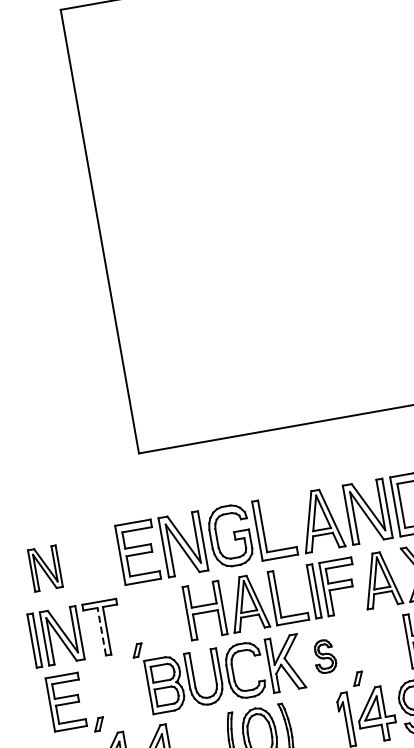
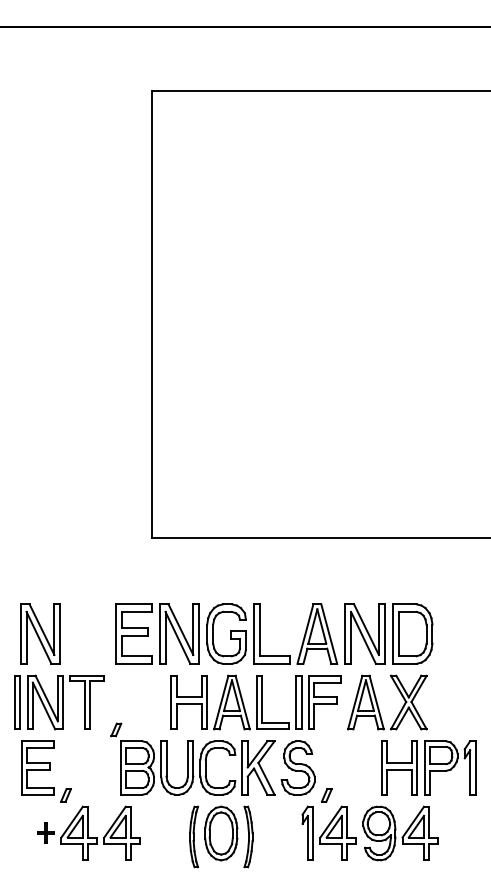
part: (45, 568) -> (40, 633), size x1.43
line: (101, 631) -> (84, 705), dashed -> solid
part: (324, 656) -> (297, 767), size x1.67

